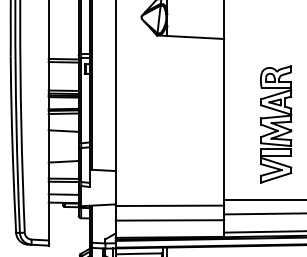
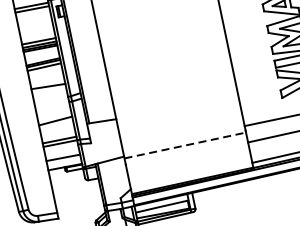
line: (170, 205) -> (185, 145), solid -> dashed
line: (169, 220) -> (188, 162), removed

